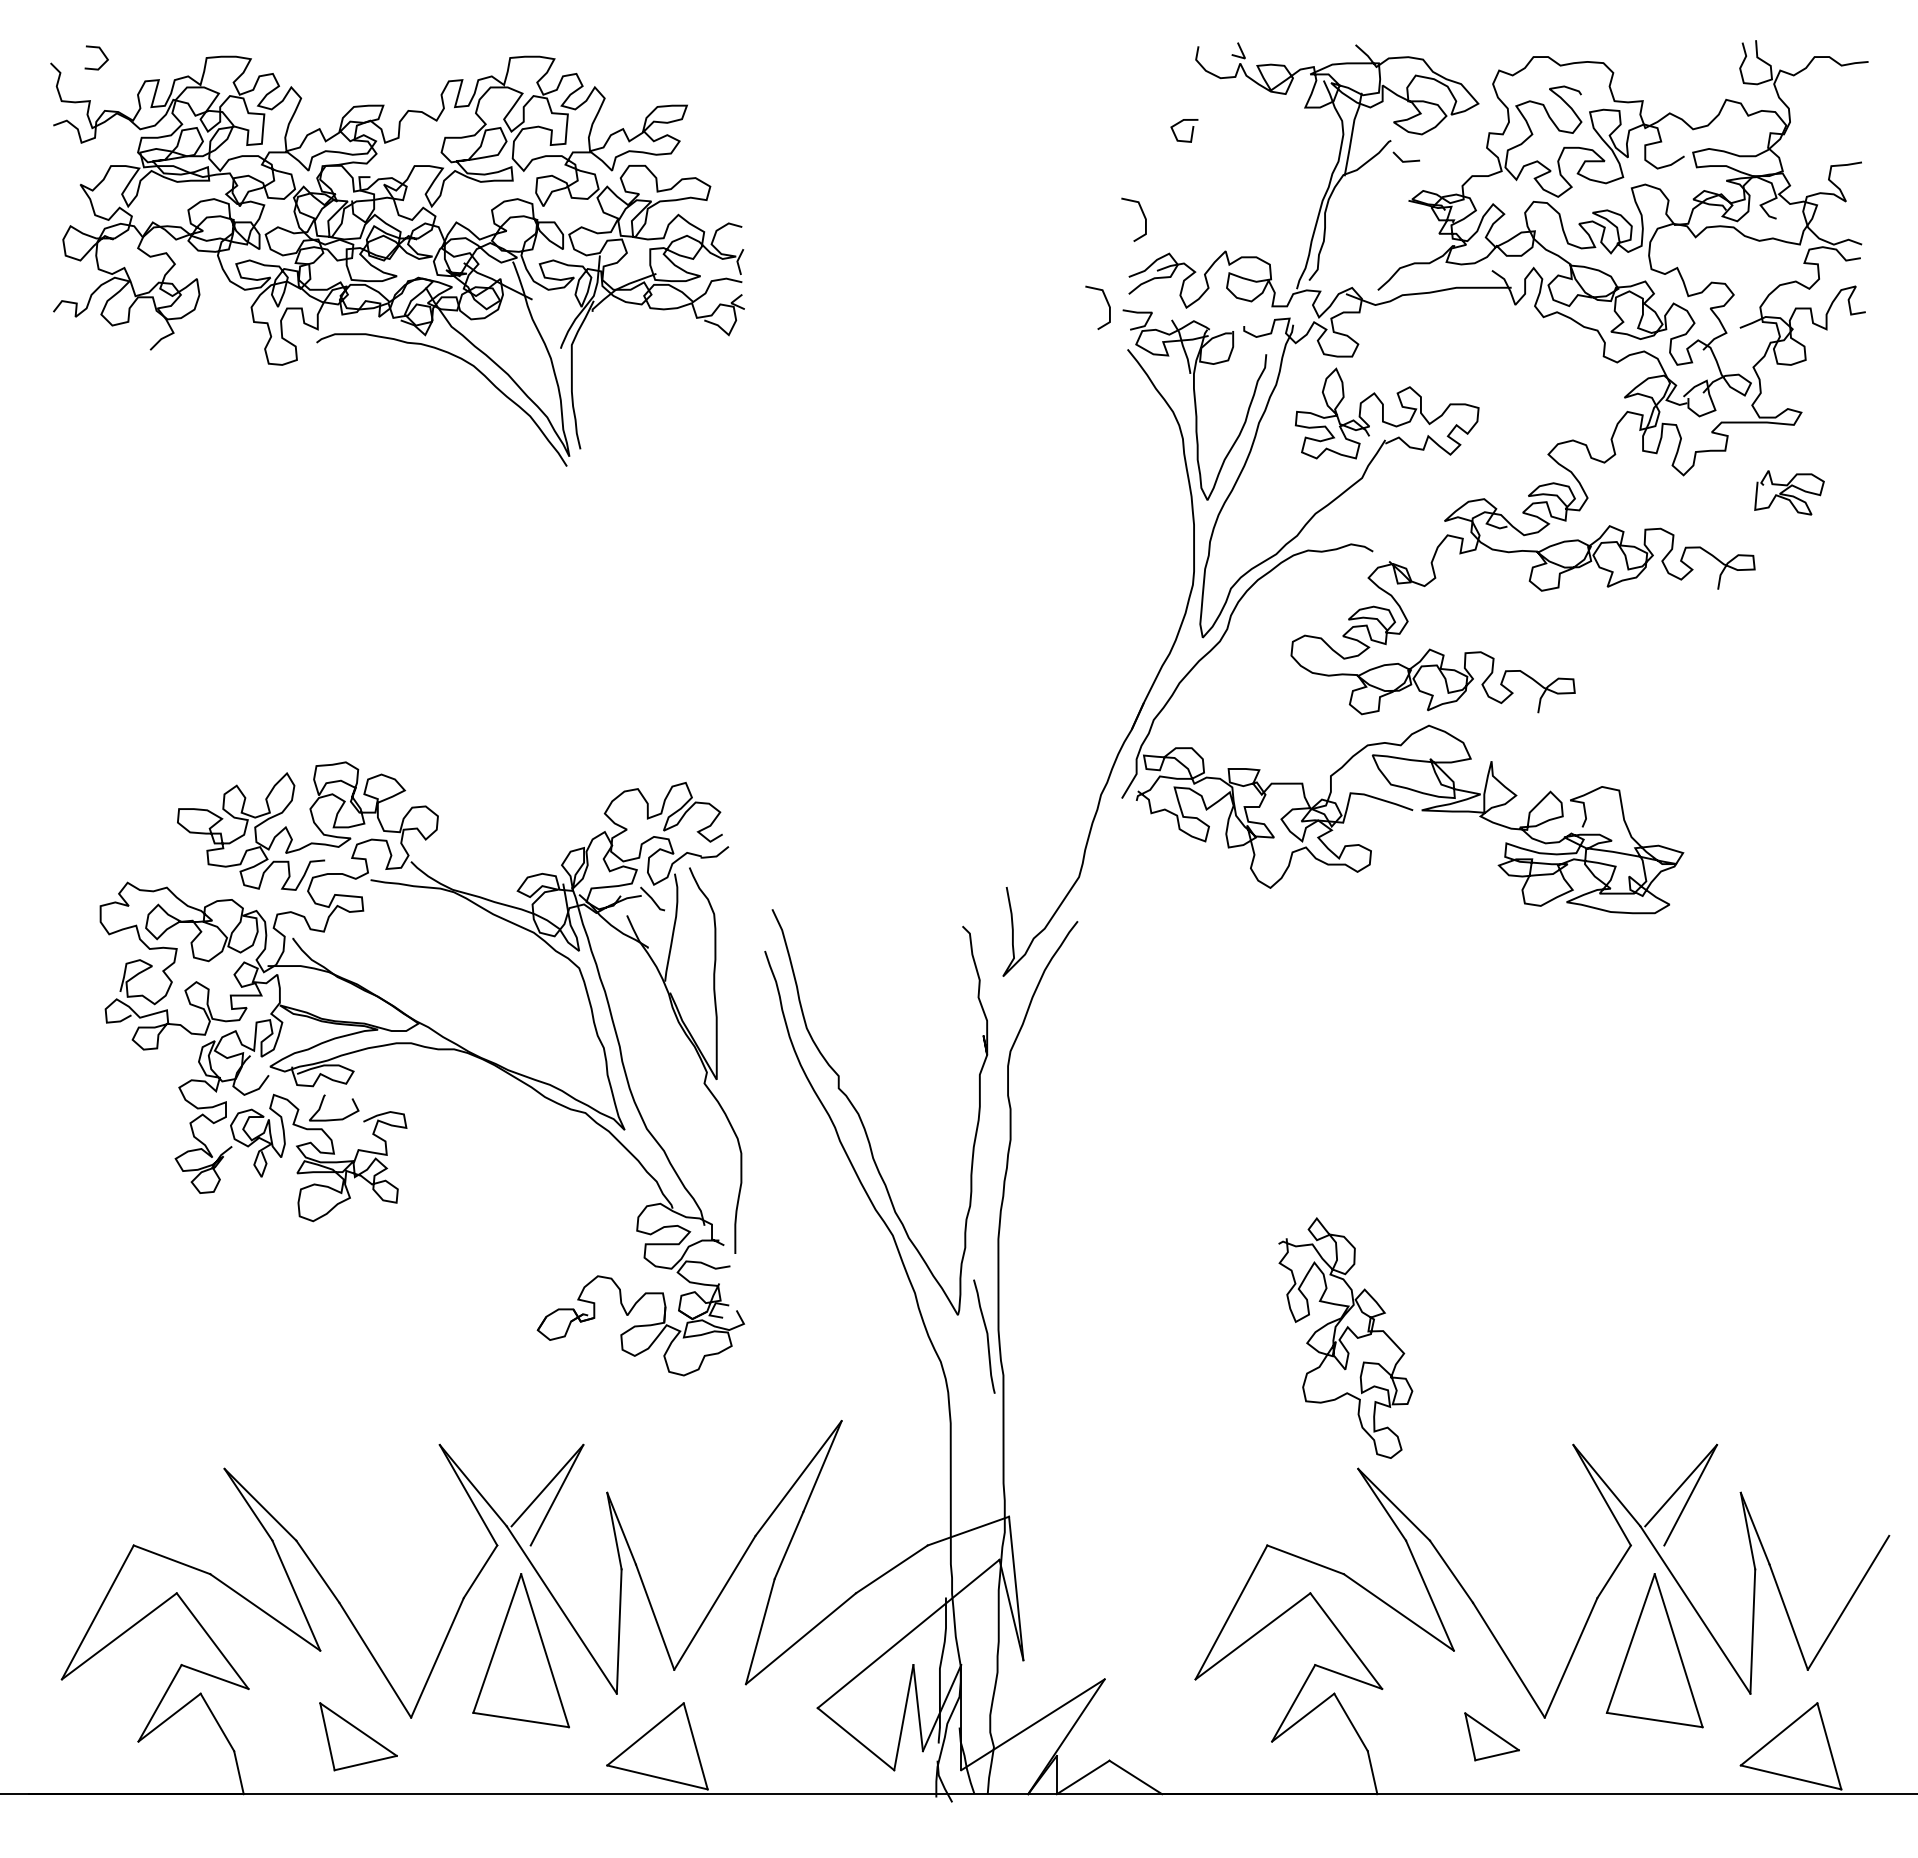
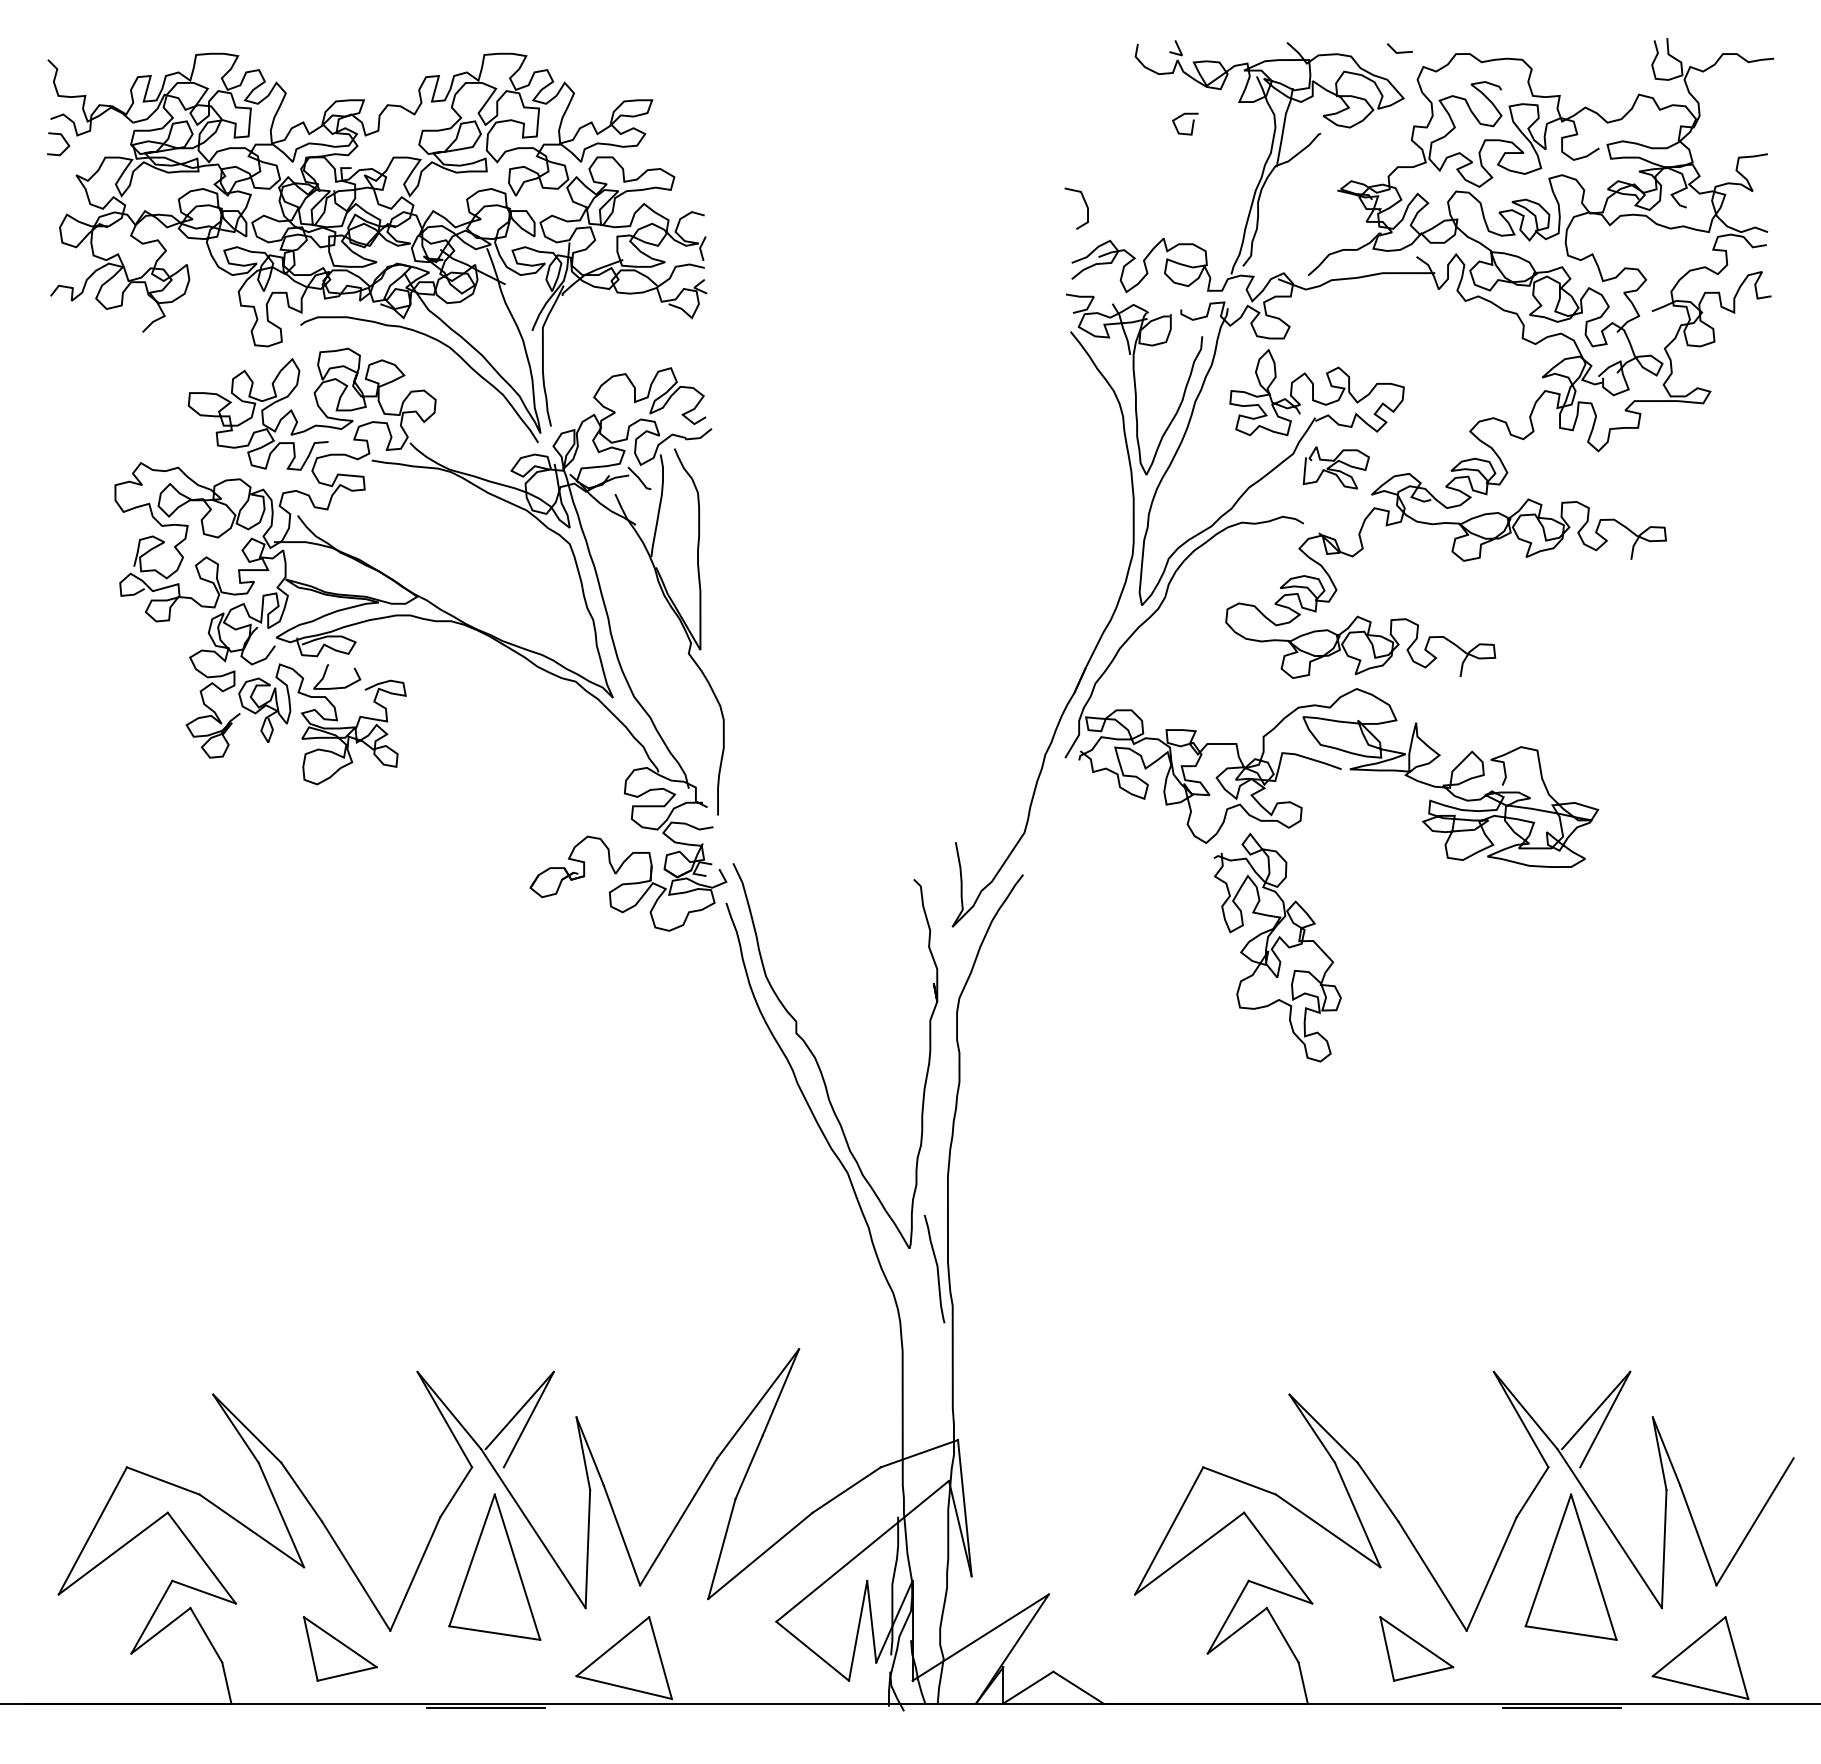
line: (101, 52) -> (63, 139), moved
curve: (1191, 130) -> (1192, 123), moved
line: (1405, 160) -> (1399, 51), moved
line: (1106, 302) -> (1050, 287), removed
curve: (1789, 494) -> (1336, 469), moved
part: (426, 1048) -> (424, 620), moved
curve: (1343, 1335) -> (1275, 945), moved
part: (1491, 1736) -> (1416, 1648), size x1.43
line: (511, 1798) -> (485, 1707), added
line: (1645, 1798) -> (1562, 1707), added

